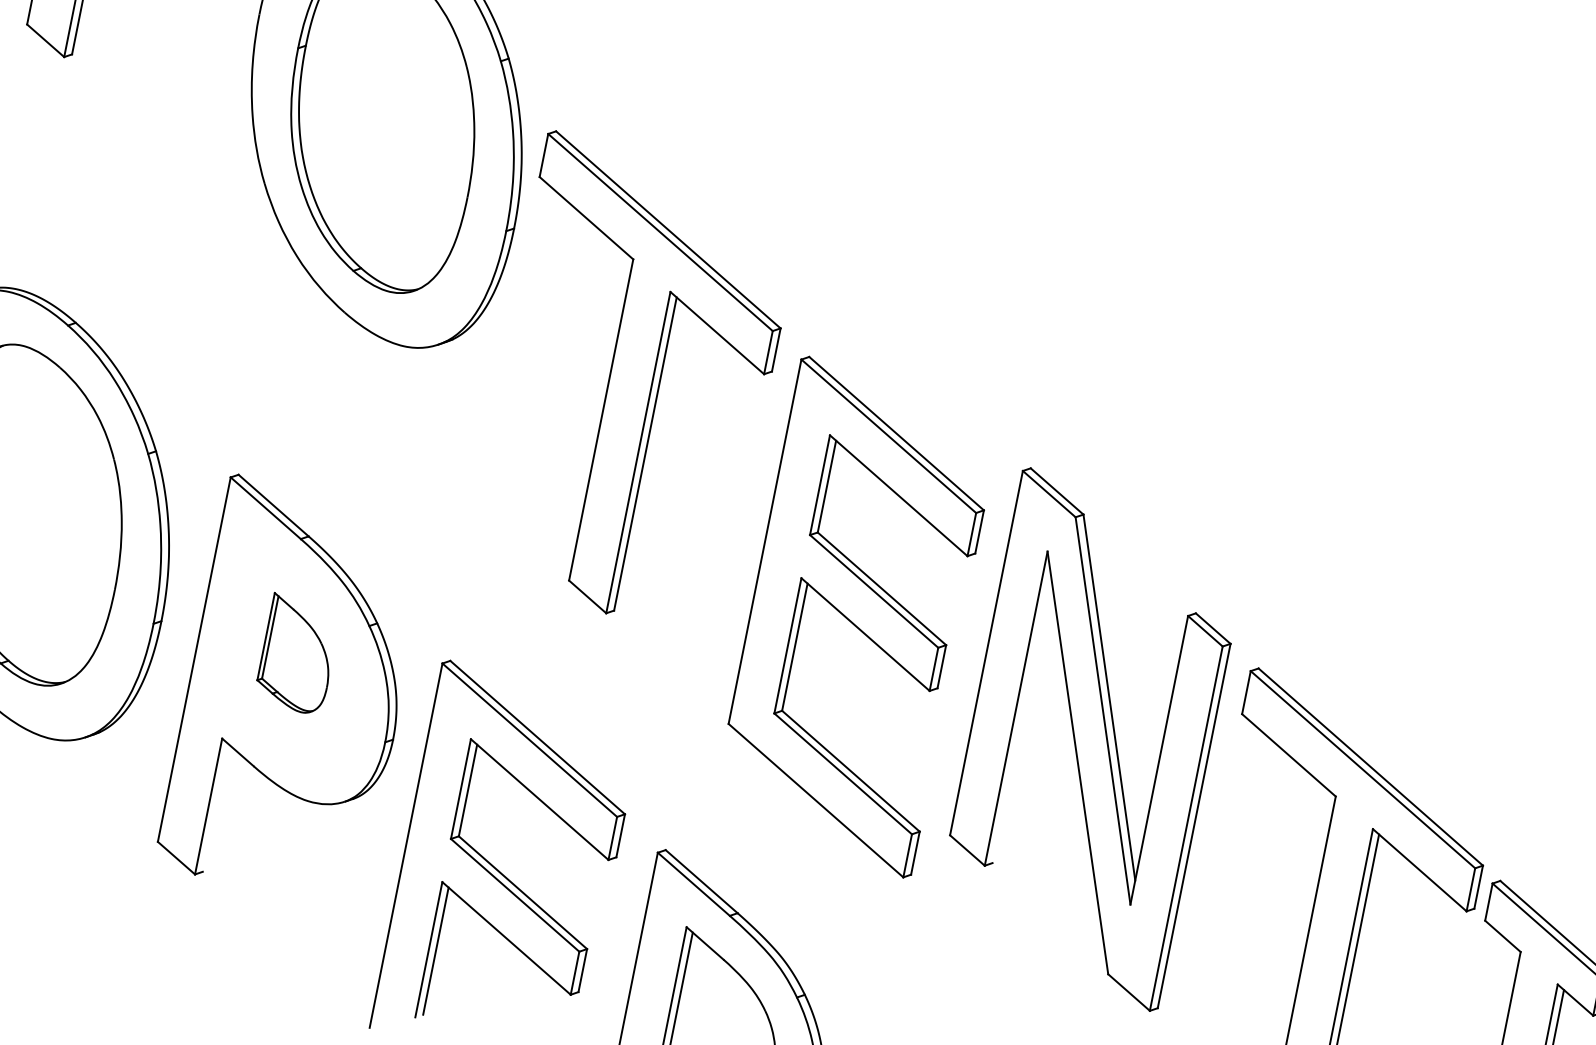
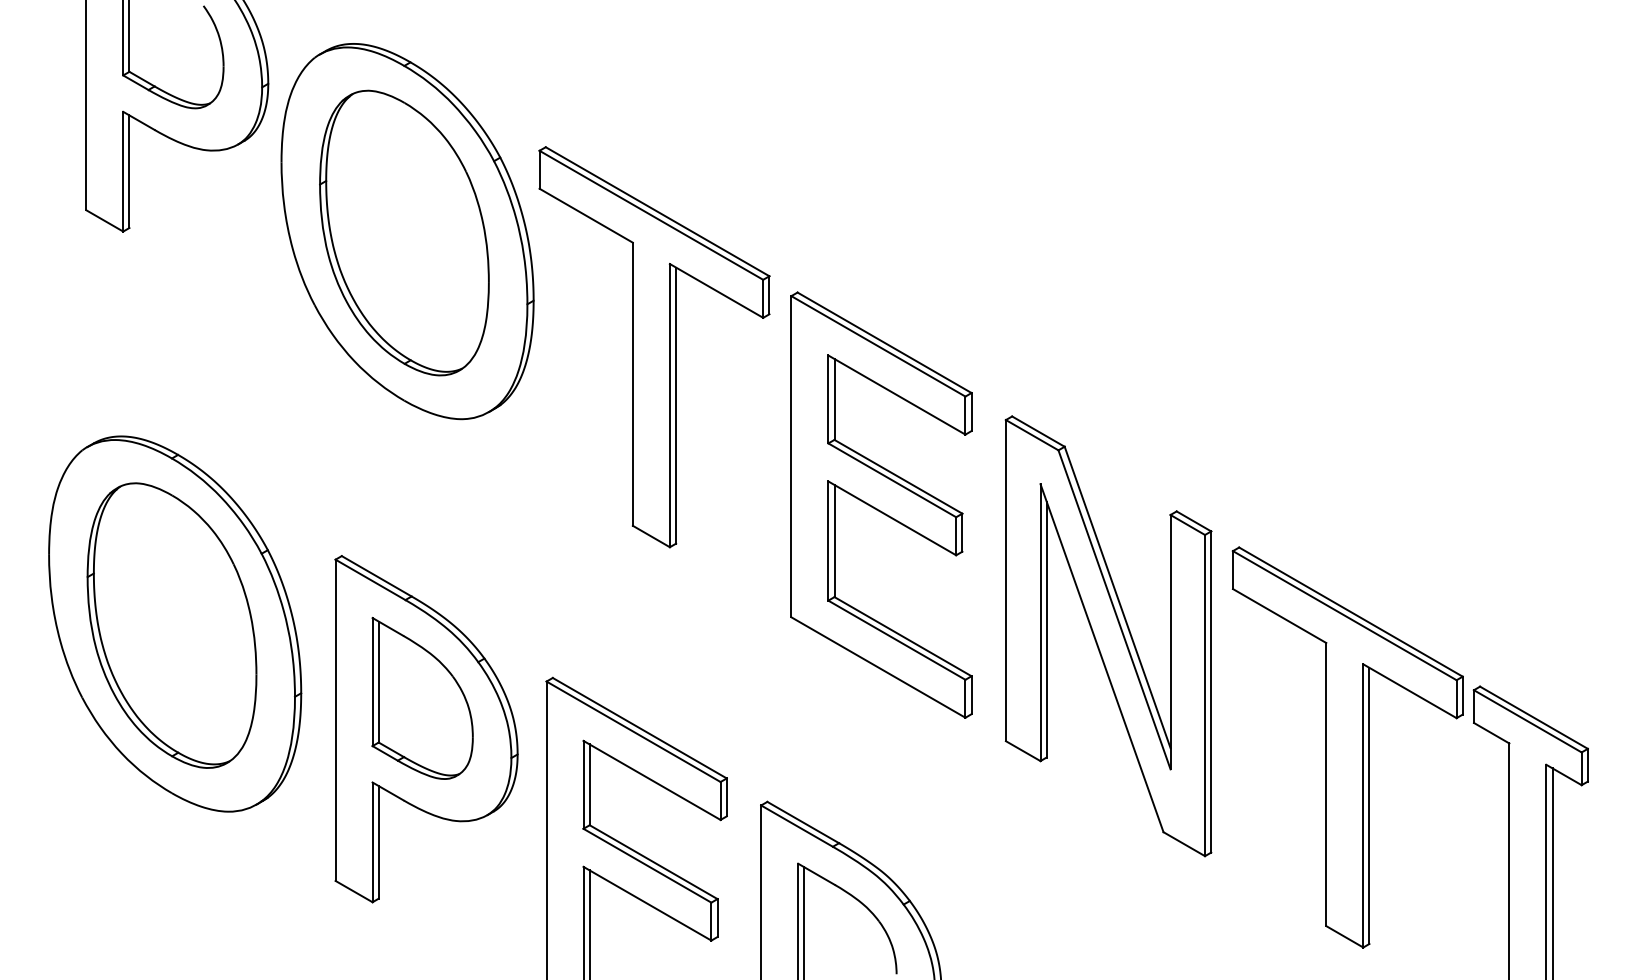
part: (634, 383) -> (654, 347), moved
part: (856, 616) -> (881, 504), moved
part: (297, 654) -> (422, 698), size x1.67
line: (1021, 717) -> (1046, 629), added
line: (215, 808) -> (378, 842), added

